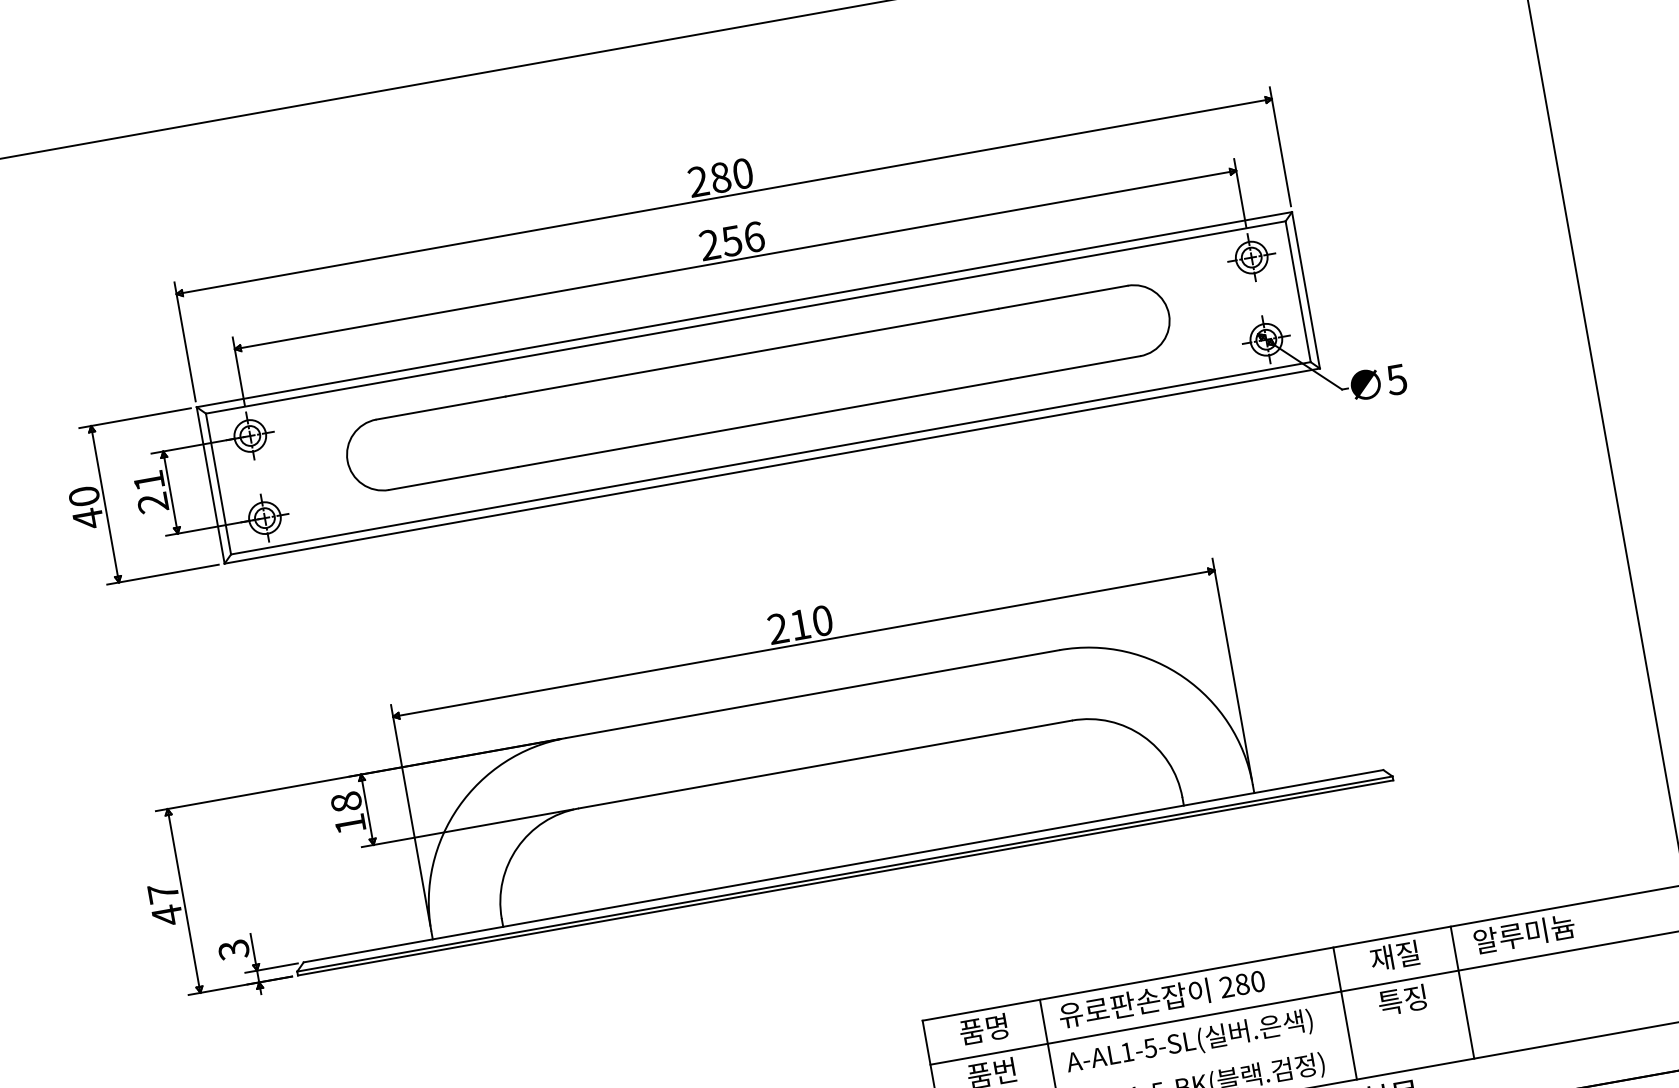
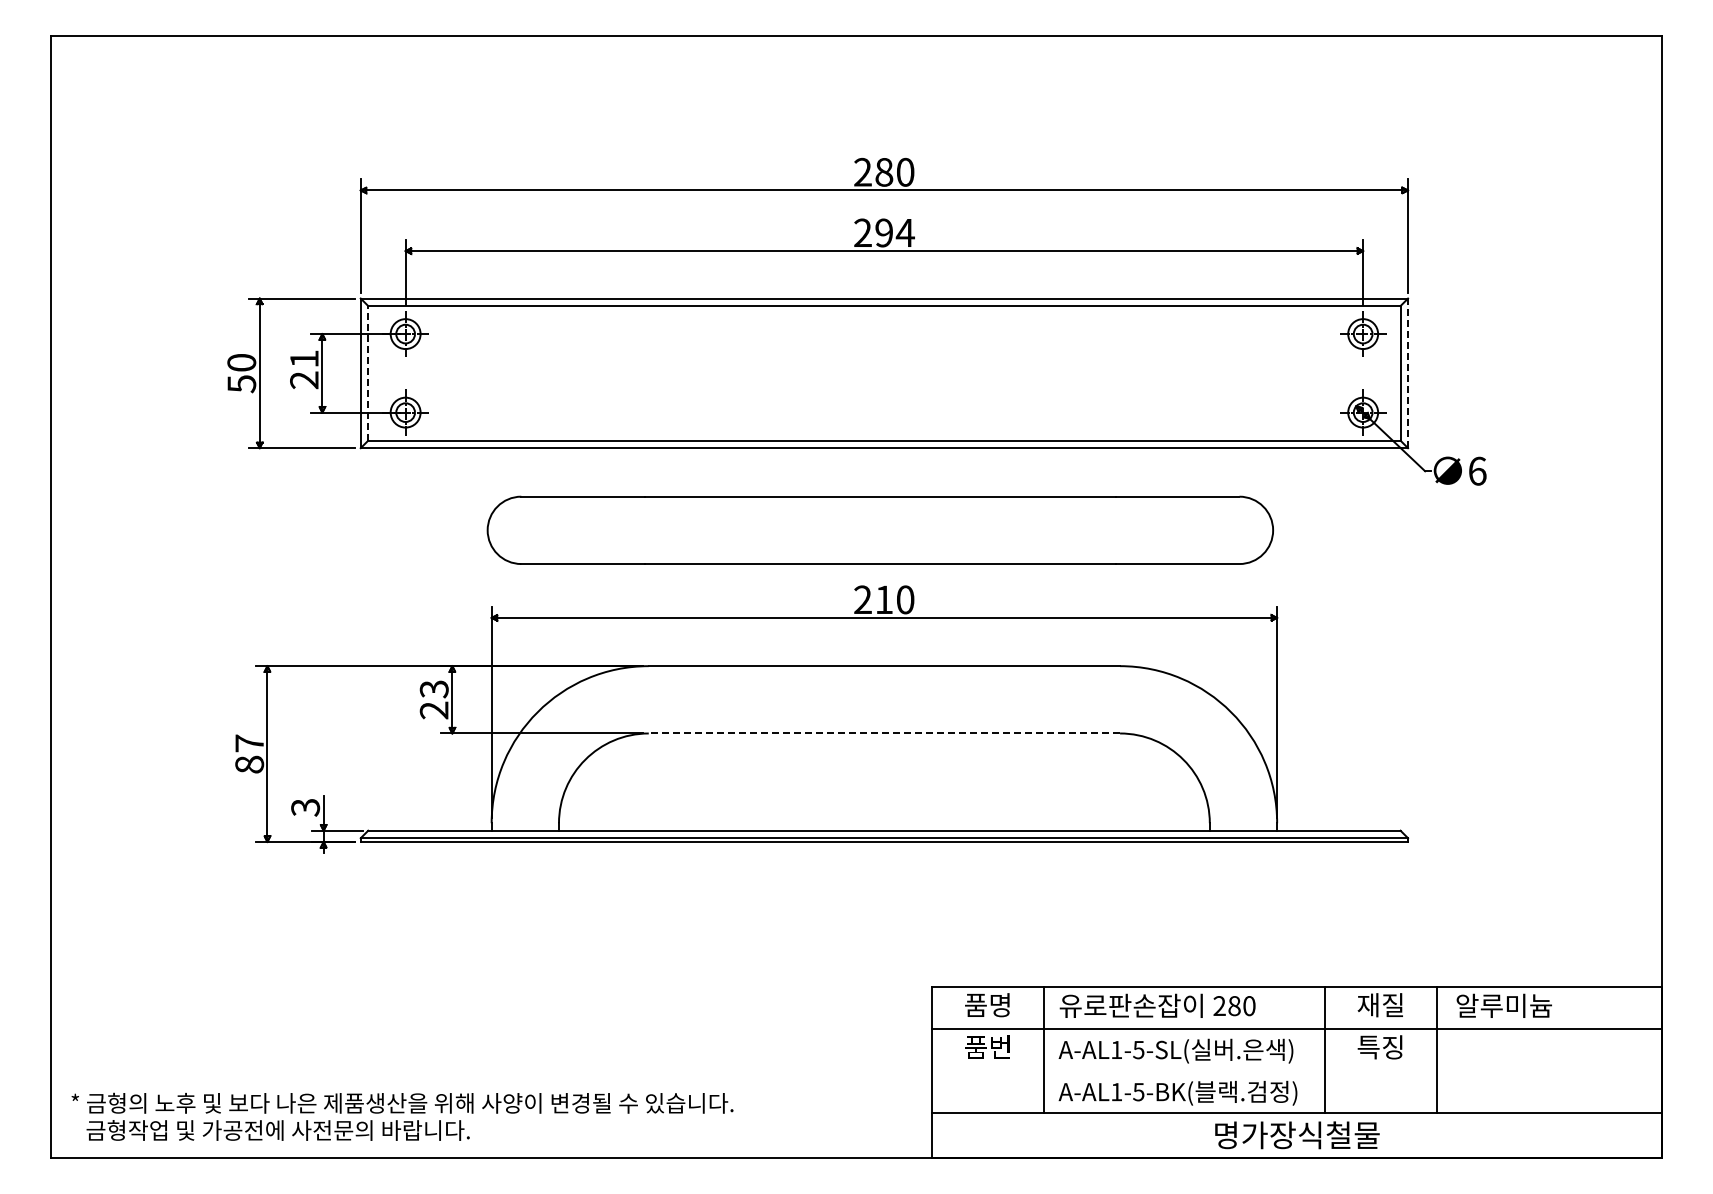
text: (742, 238) -> (894, 232), 256 -> 294
line: (1306, 290) -> (1408, 373), solid -> dashed
text: (1396, 378) -> (1477, 470), 5 -> 6
part: (757, 387) -> (879, 529), moved
line: (218, 483) -> (368, 372), solid -> dashed
text: (87, 518) -> (241, 383), 40 -> 50
line: (825, 764) -> (884, 733), solid -> dashed
text: (347, 812) -> (433, 699), 18 -> 23
text: (167, 915) -> (249, 764), 47 -> 87

